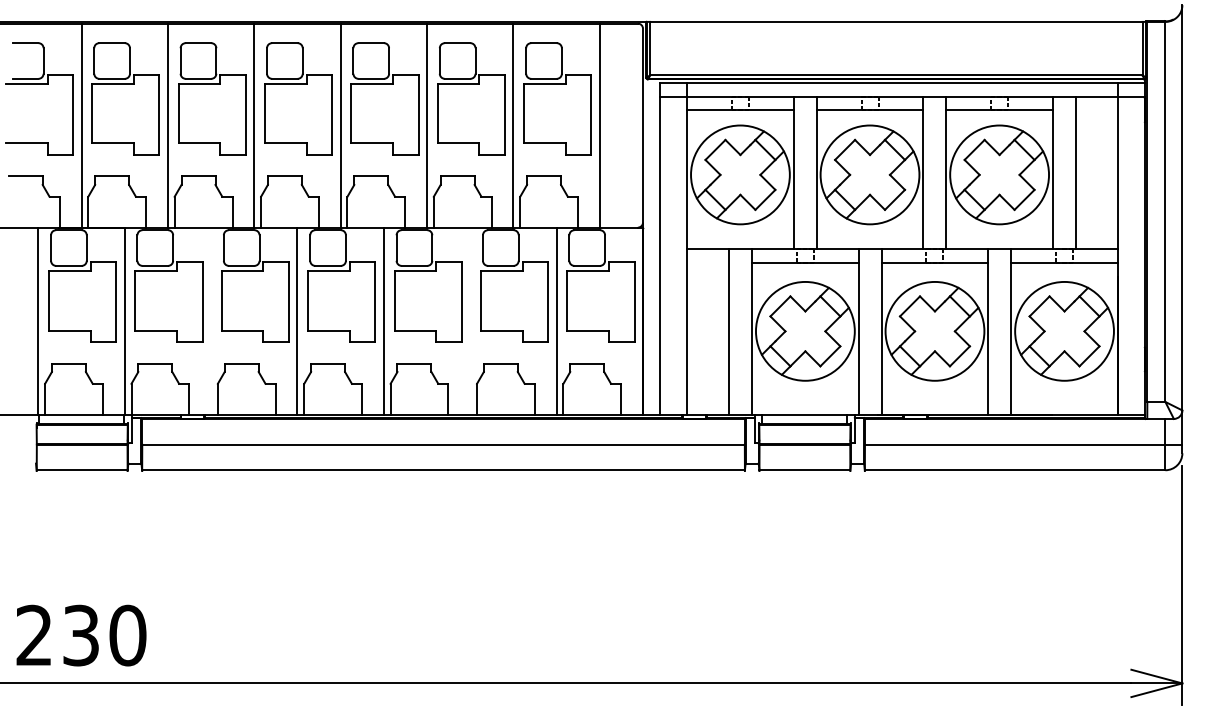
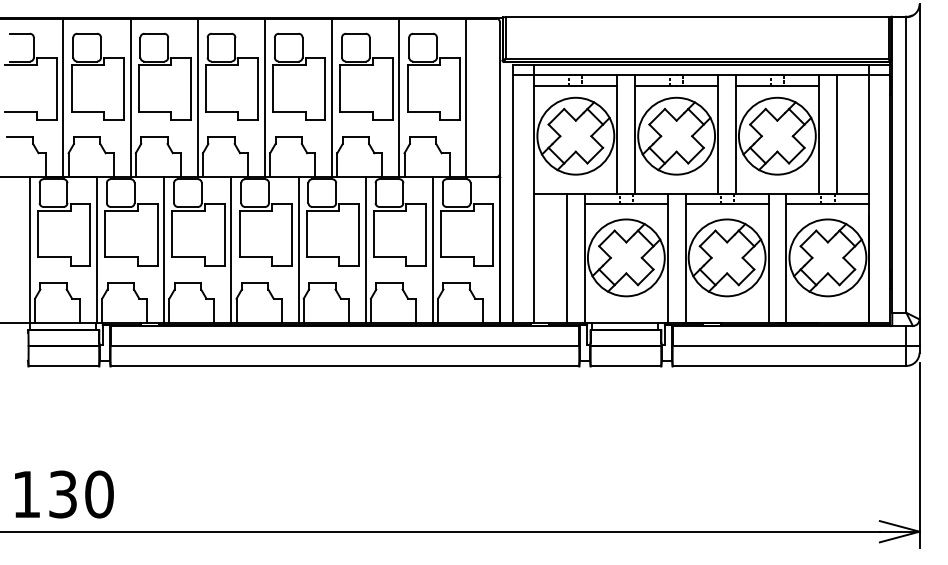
line: (211, 320) -> (164, 249), added
line: (469, 320) -> (365, 249), added
text: (34, 634) -> (26, 493), 230 -> 130

